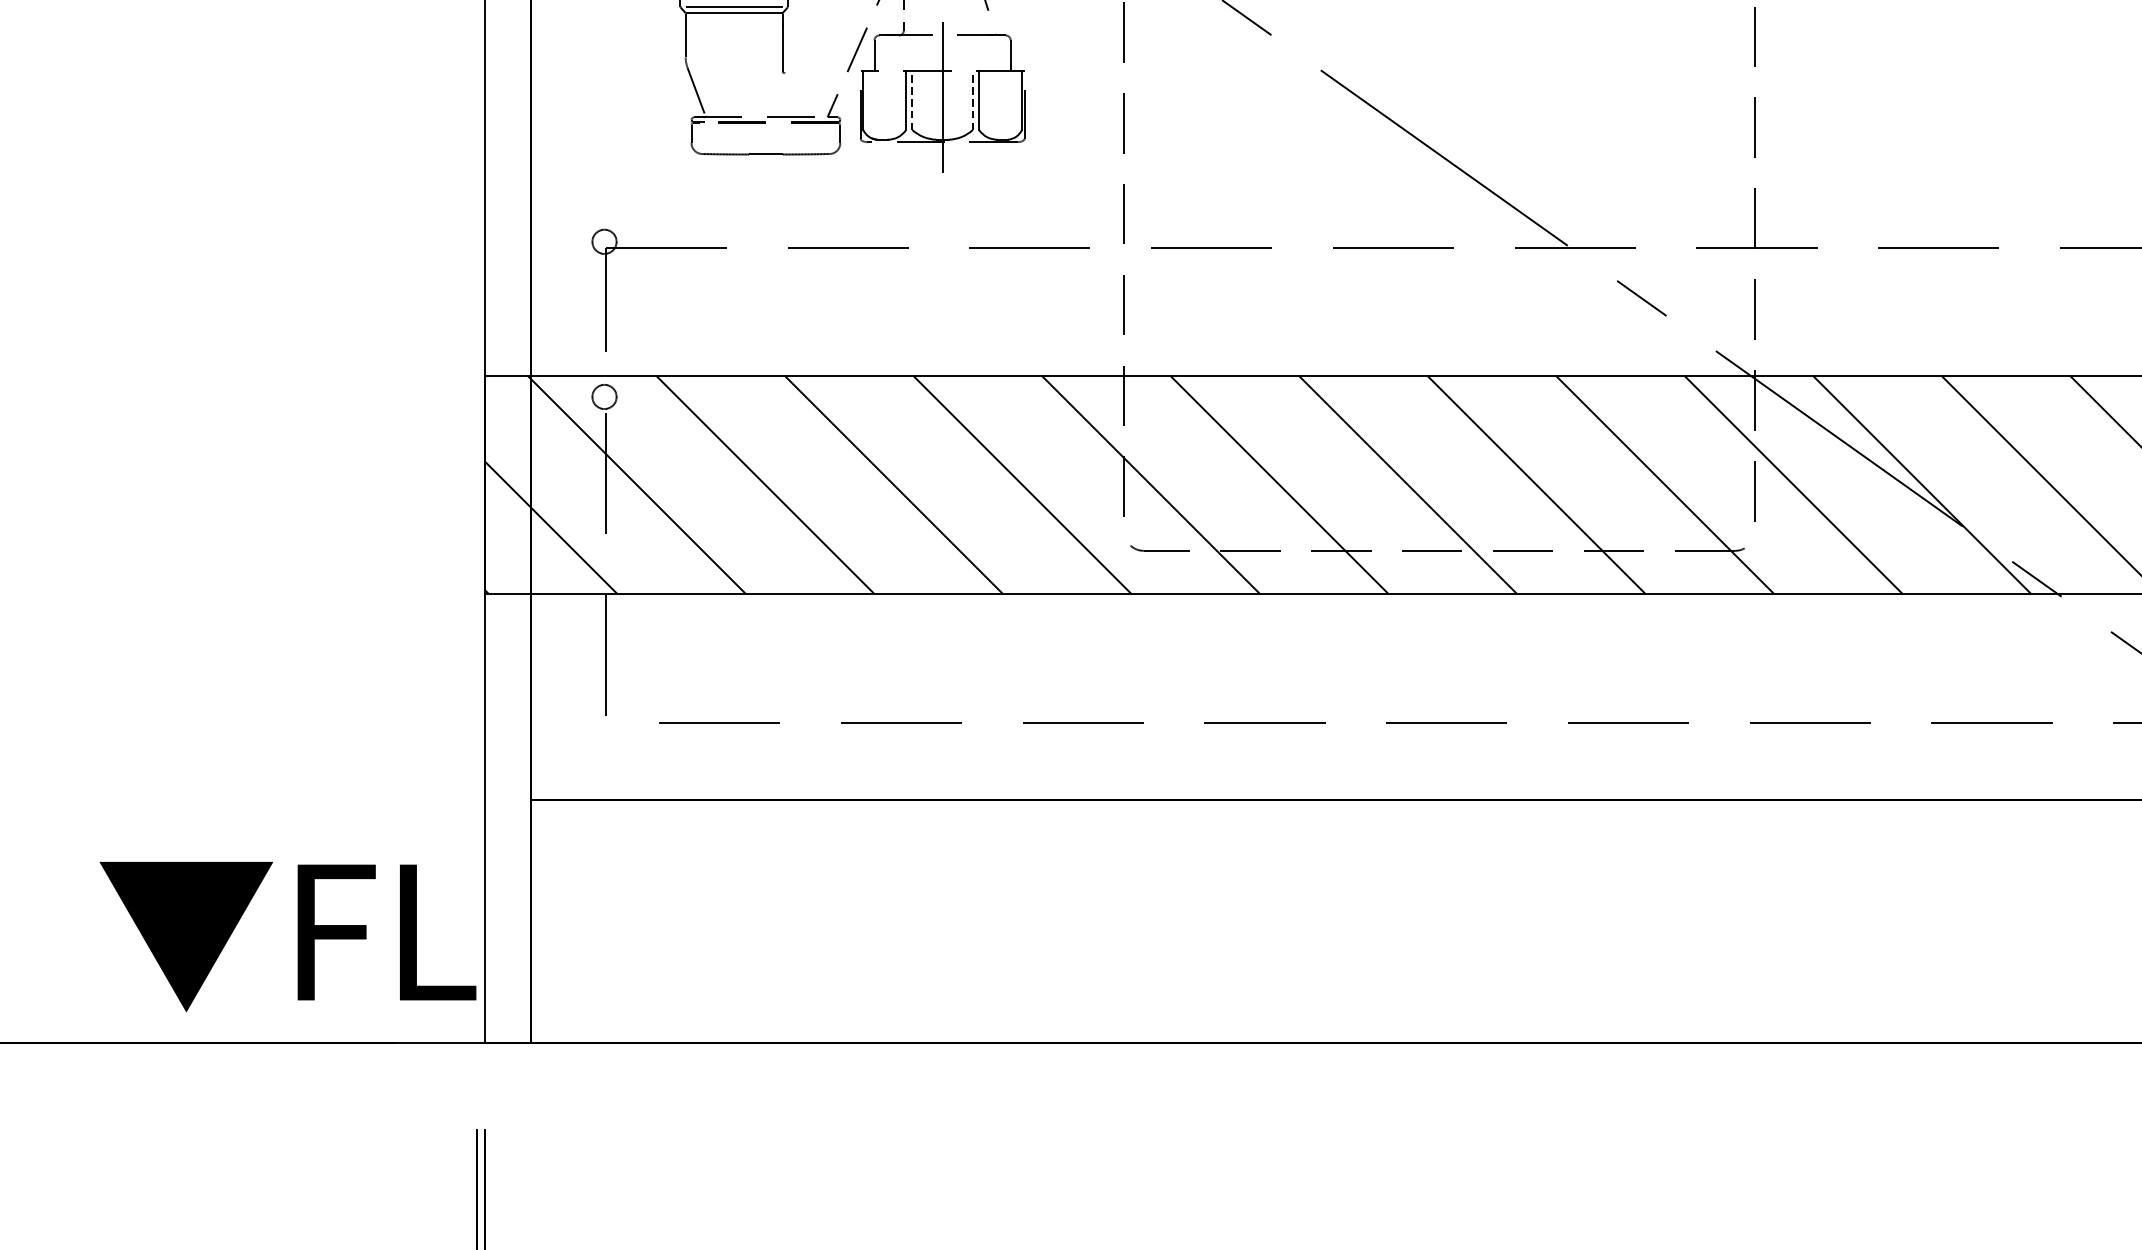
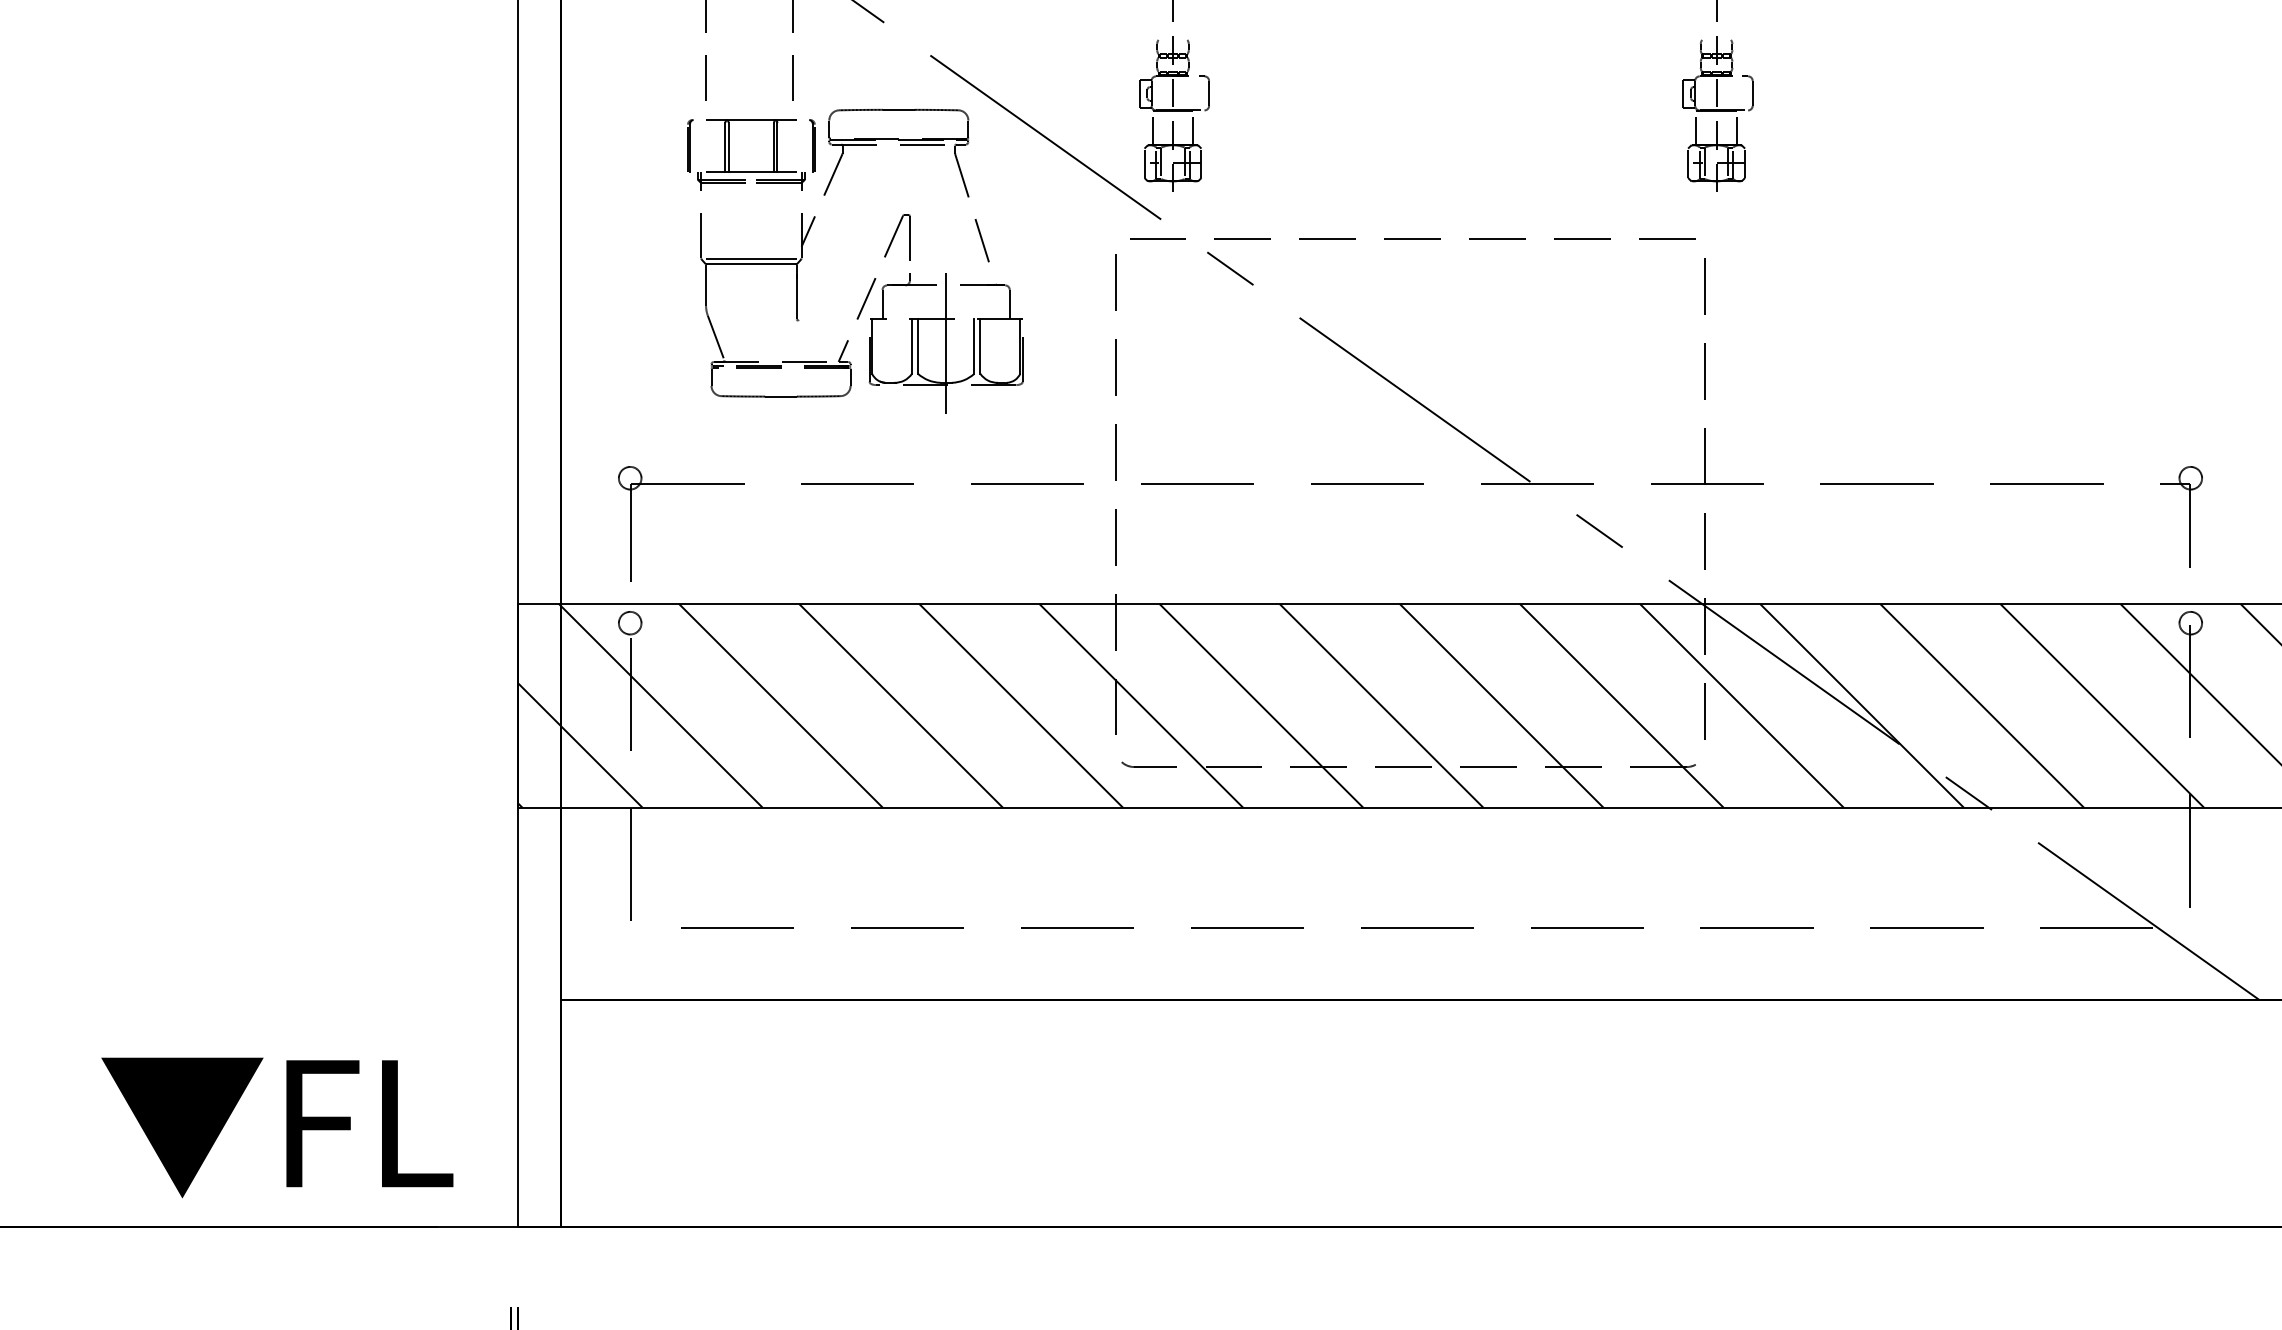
line: (911, 100) -> (917, 346), dashed -> solid
line: (972, 100) -> (974, 346), dashed -> solid
text: (288, 936) -> (277, 1127), moved

